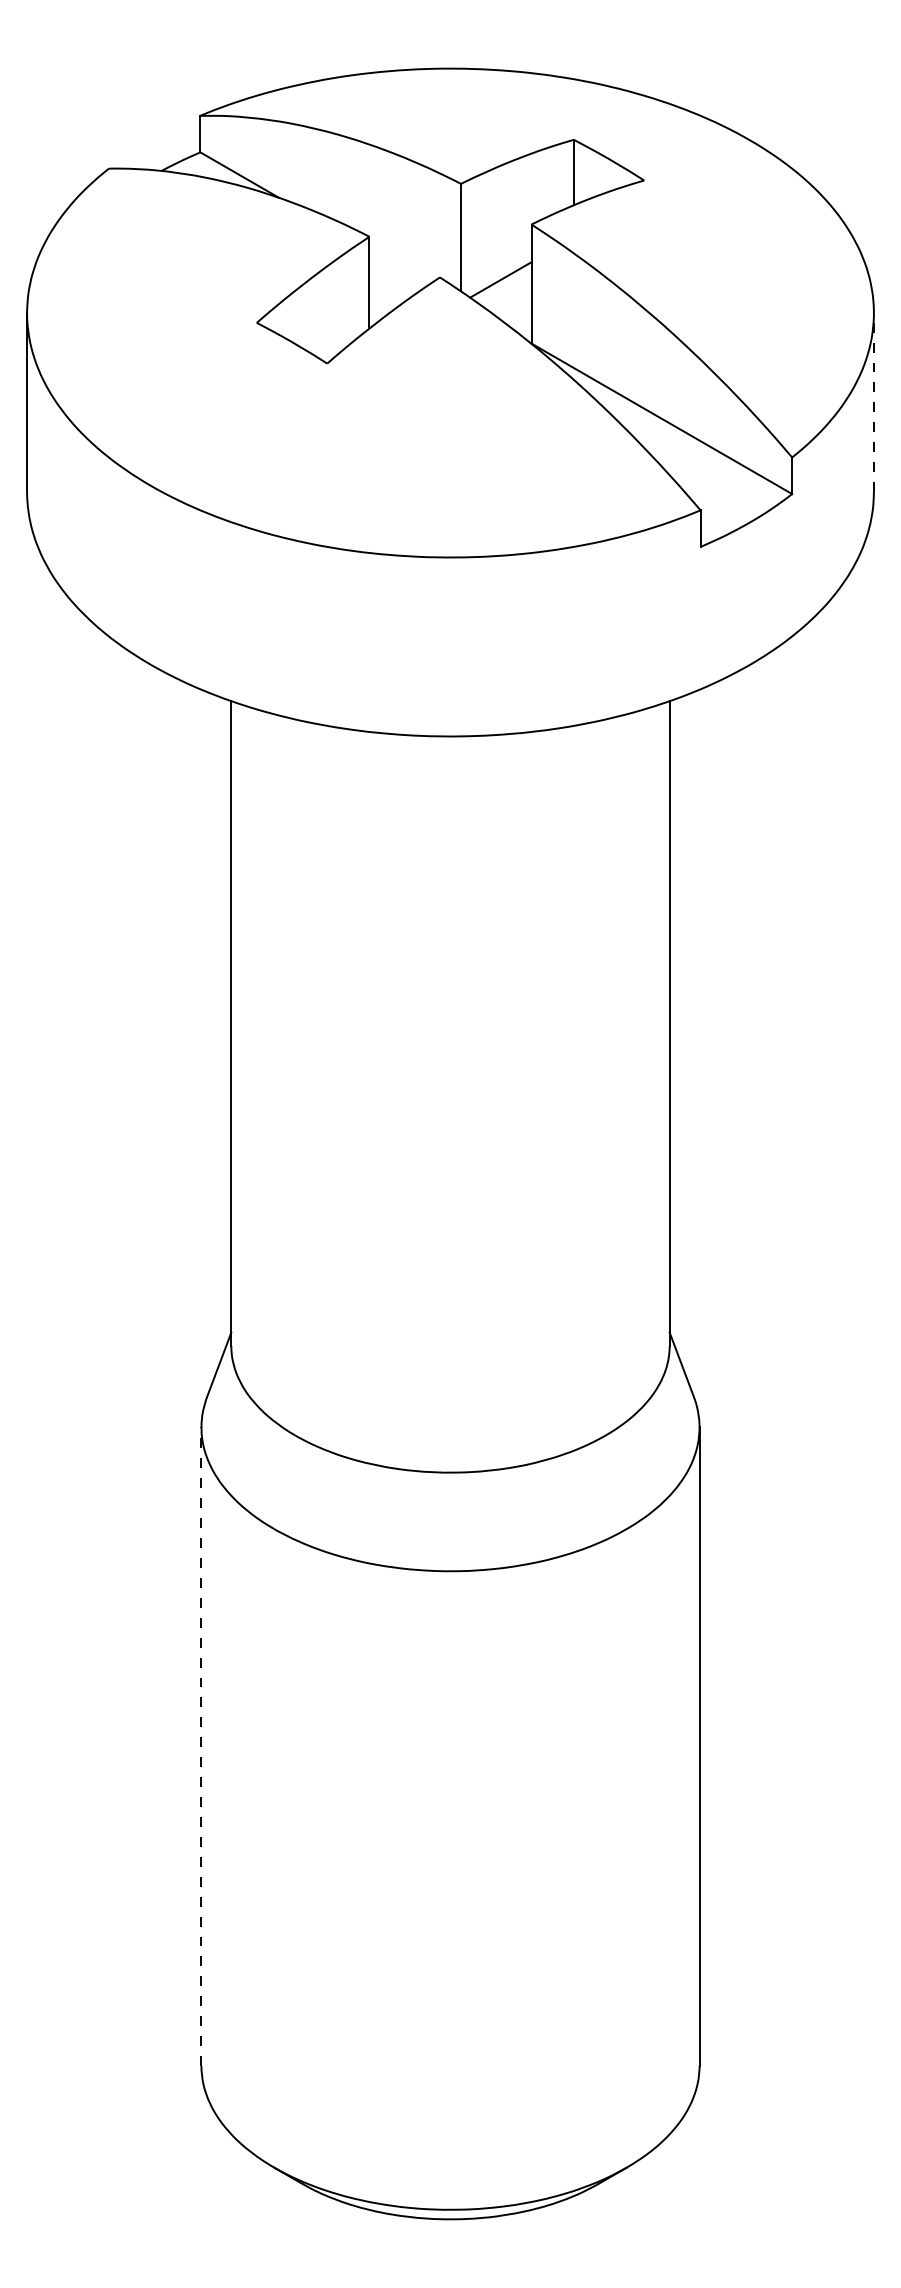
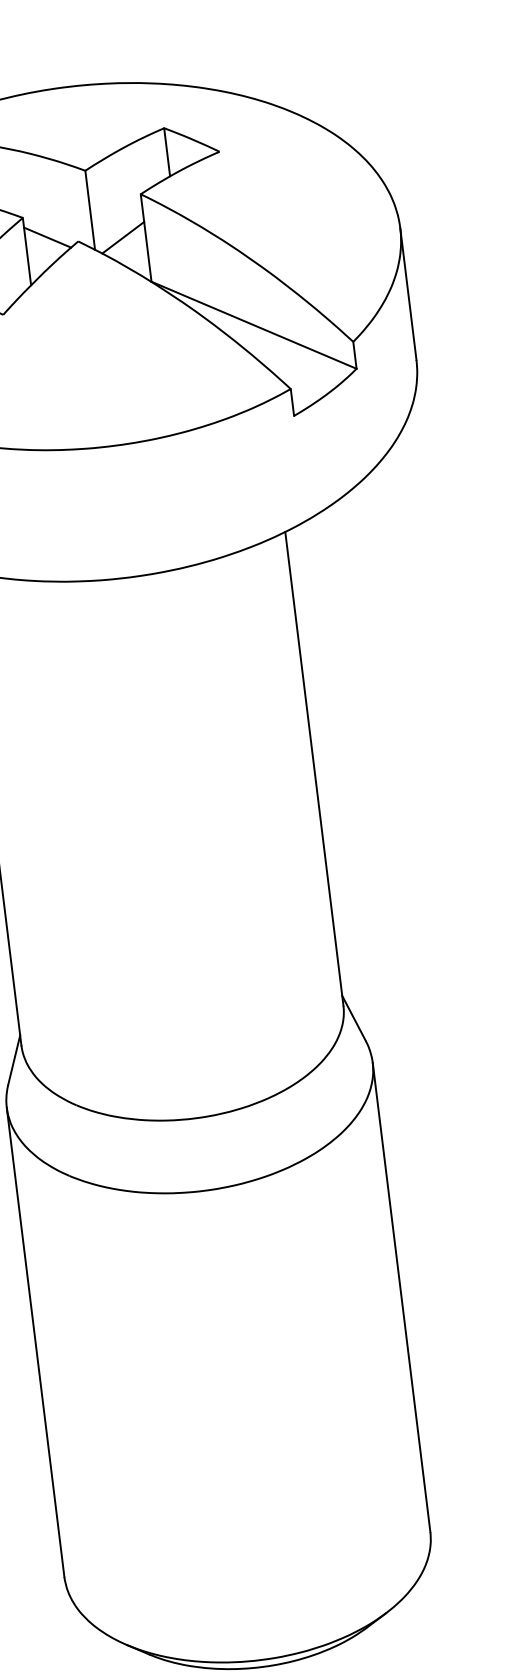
line: (399, 267) -> (47, 237), added
line: (873, 402) -> (408, 294), dashed -> solid
line: (201, 1746) -> (35, 1342), dashed -> solid

